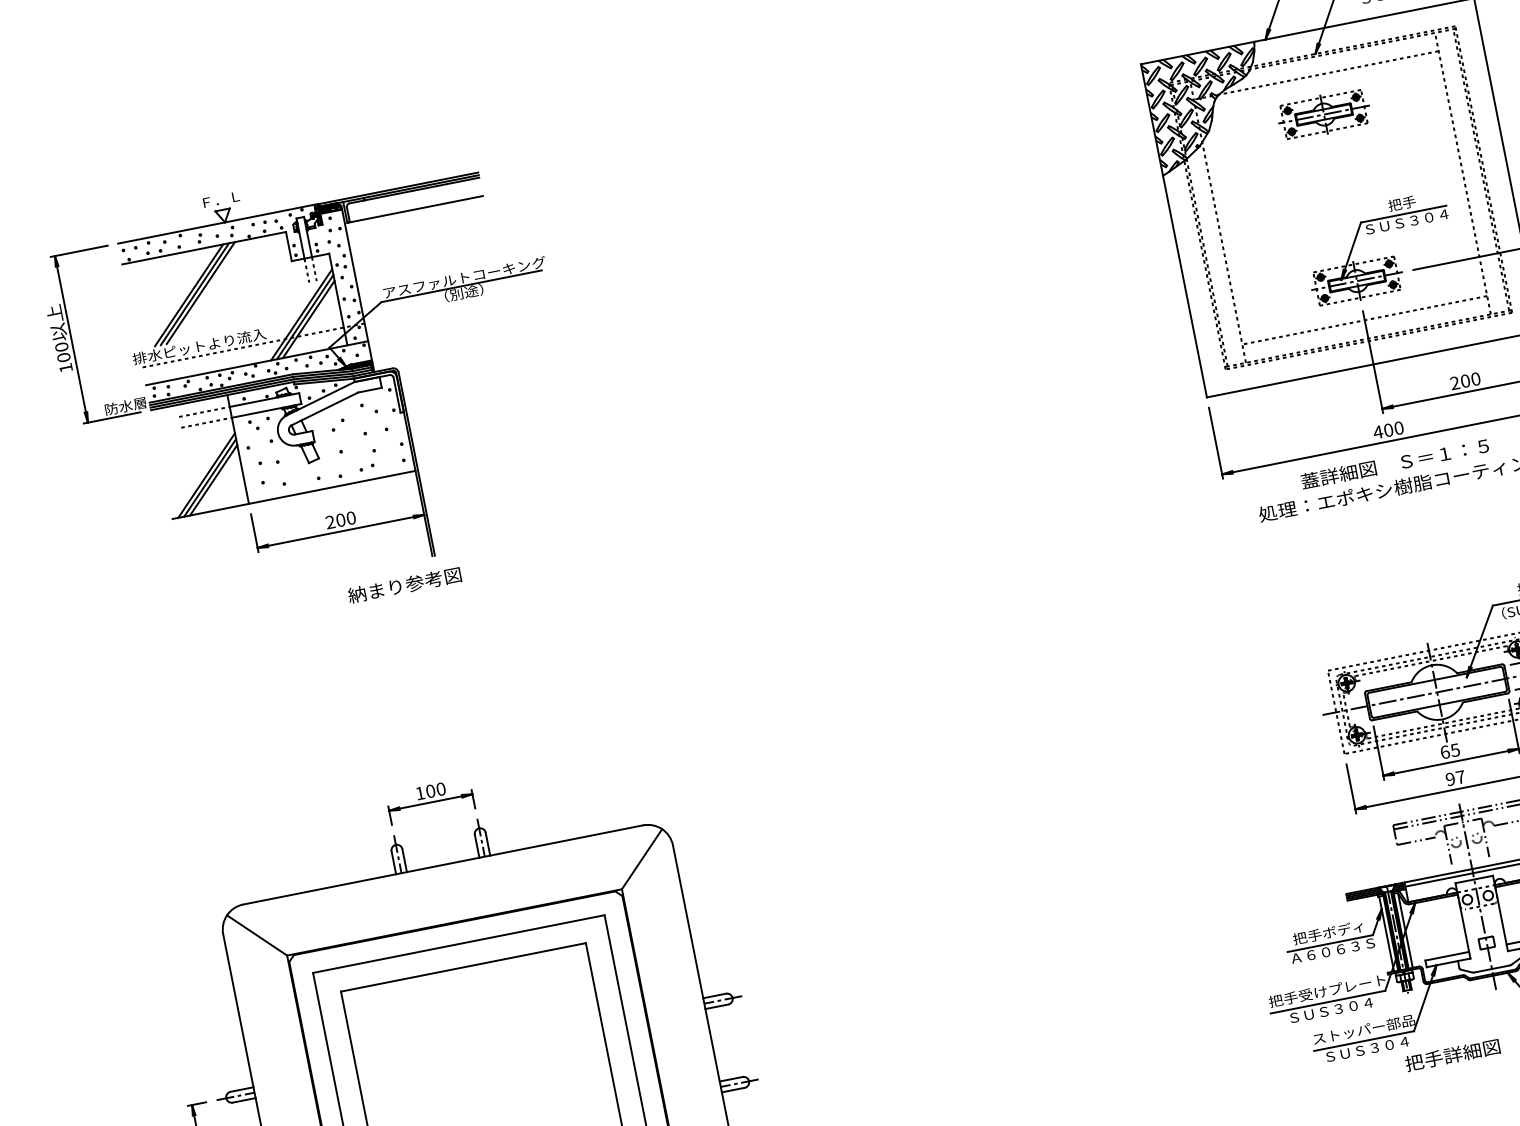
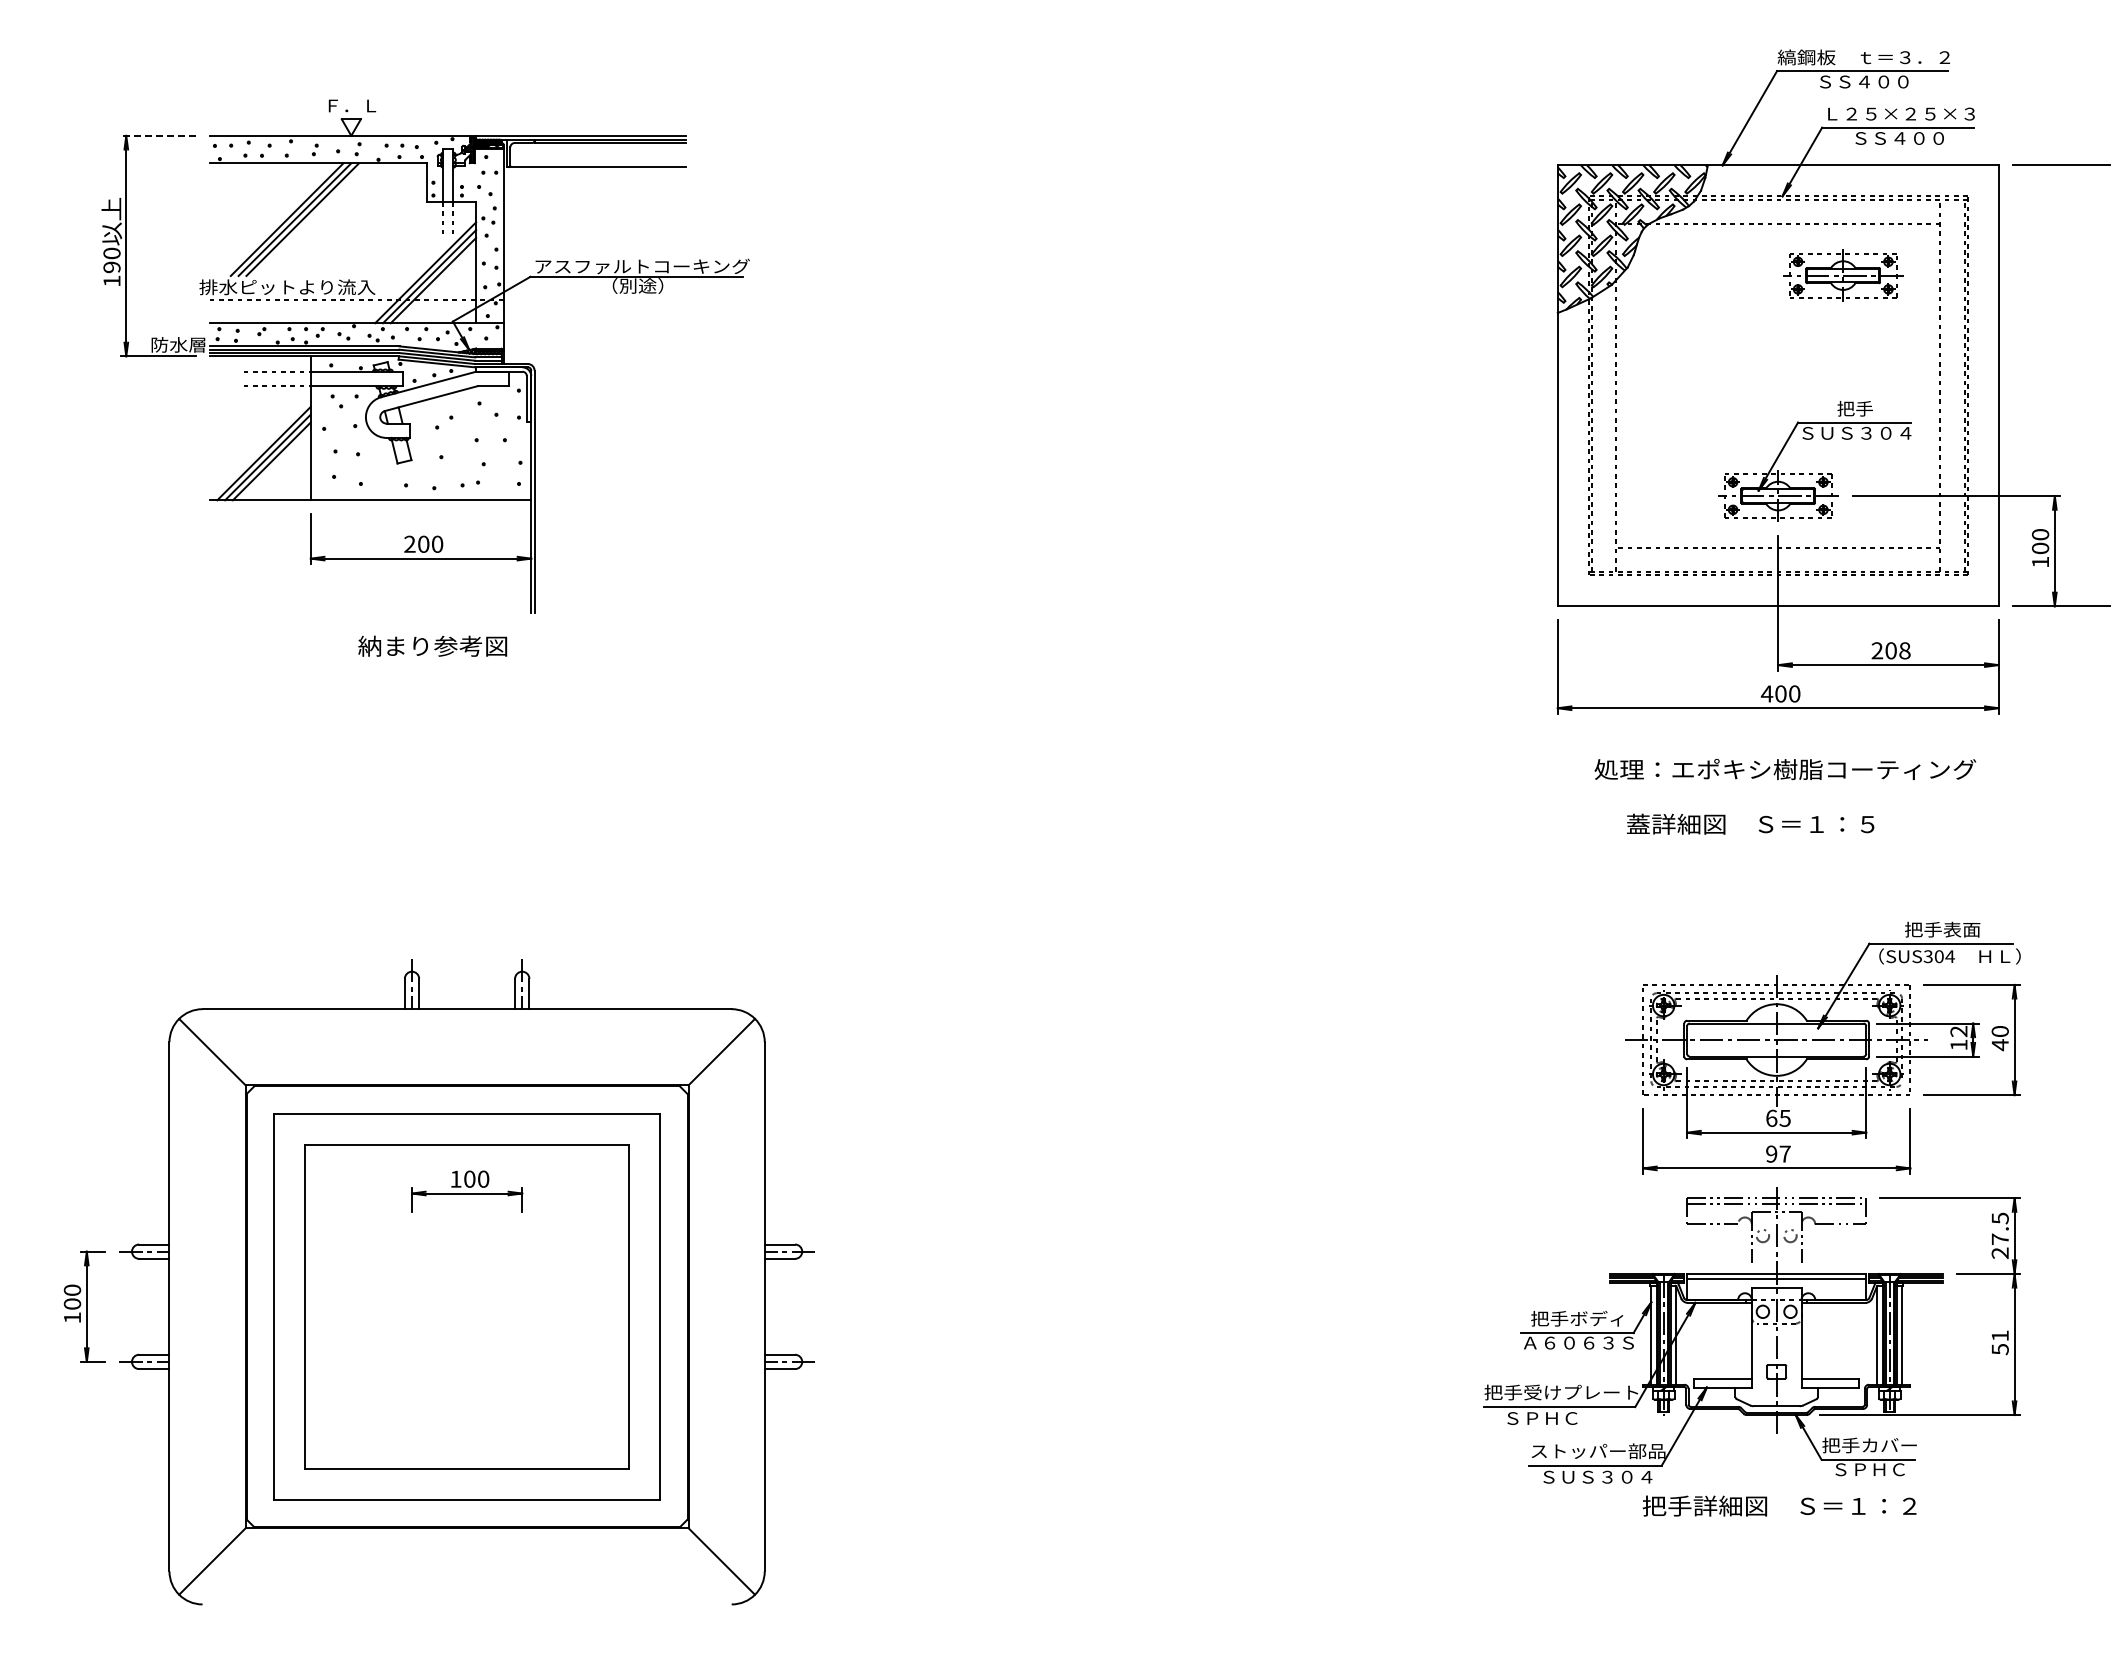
part: (1324, 114) -> (1843, 275), moved
line: (79, 251) -> (158, 135), solid -> dashed
text: (63, 357) -> (111, 267), 100 -> 190
text: (1475, 378) -> (1904, 650), 200 -> 208
text: (1394, 463) -> (1750, 823), moved
text: (404, 584) -> (432, 645), moved
part: (430, 800) -> (467, 1191), moved
text: (1338, 1008) -> (1571, 1418), ＳＵＳ３０４ -> ＳＰＨＣ

